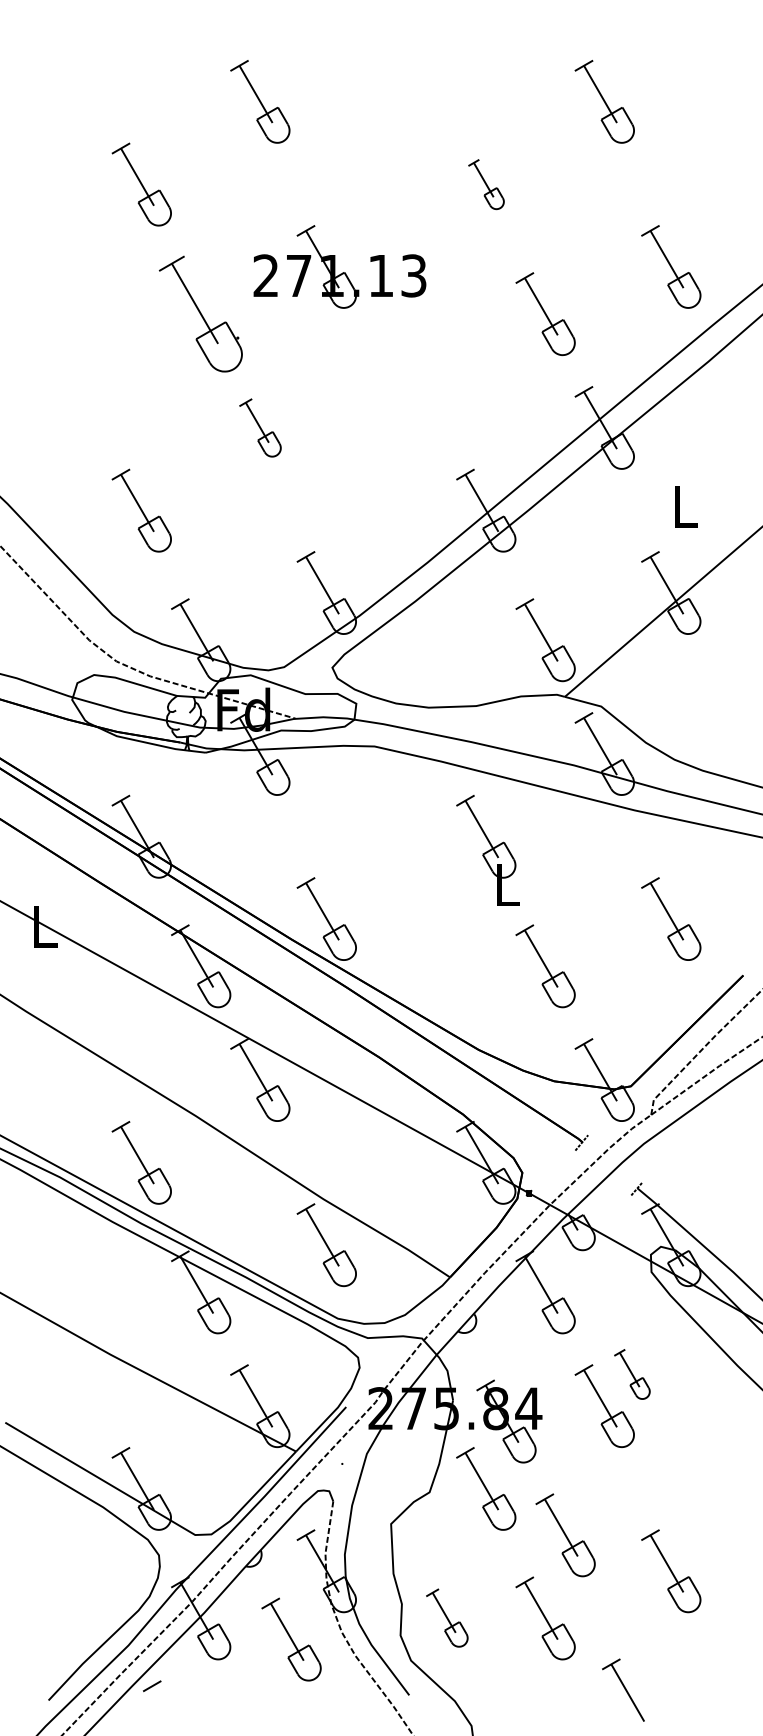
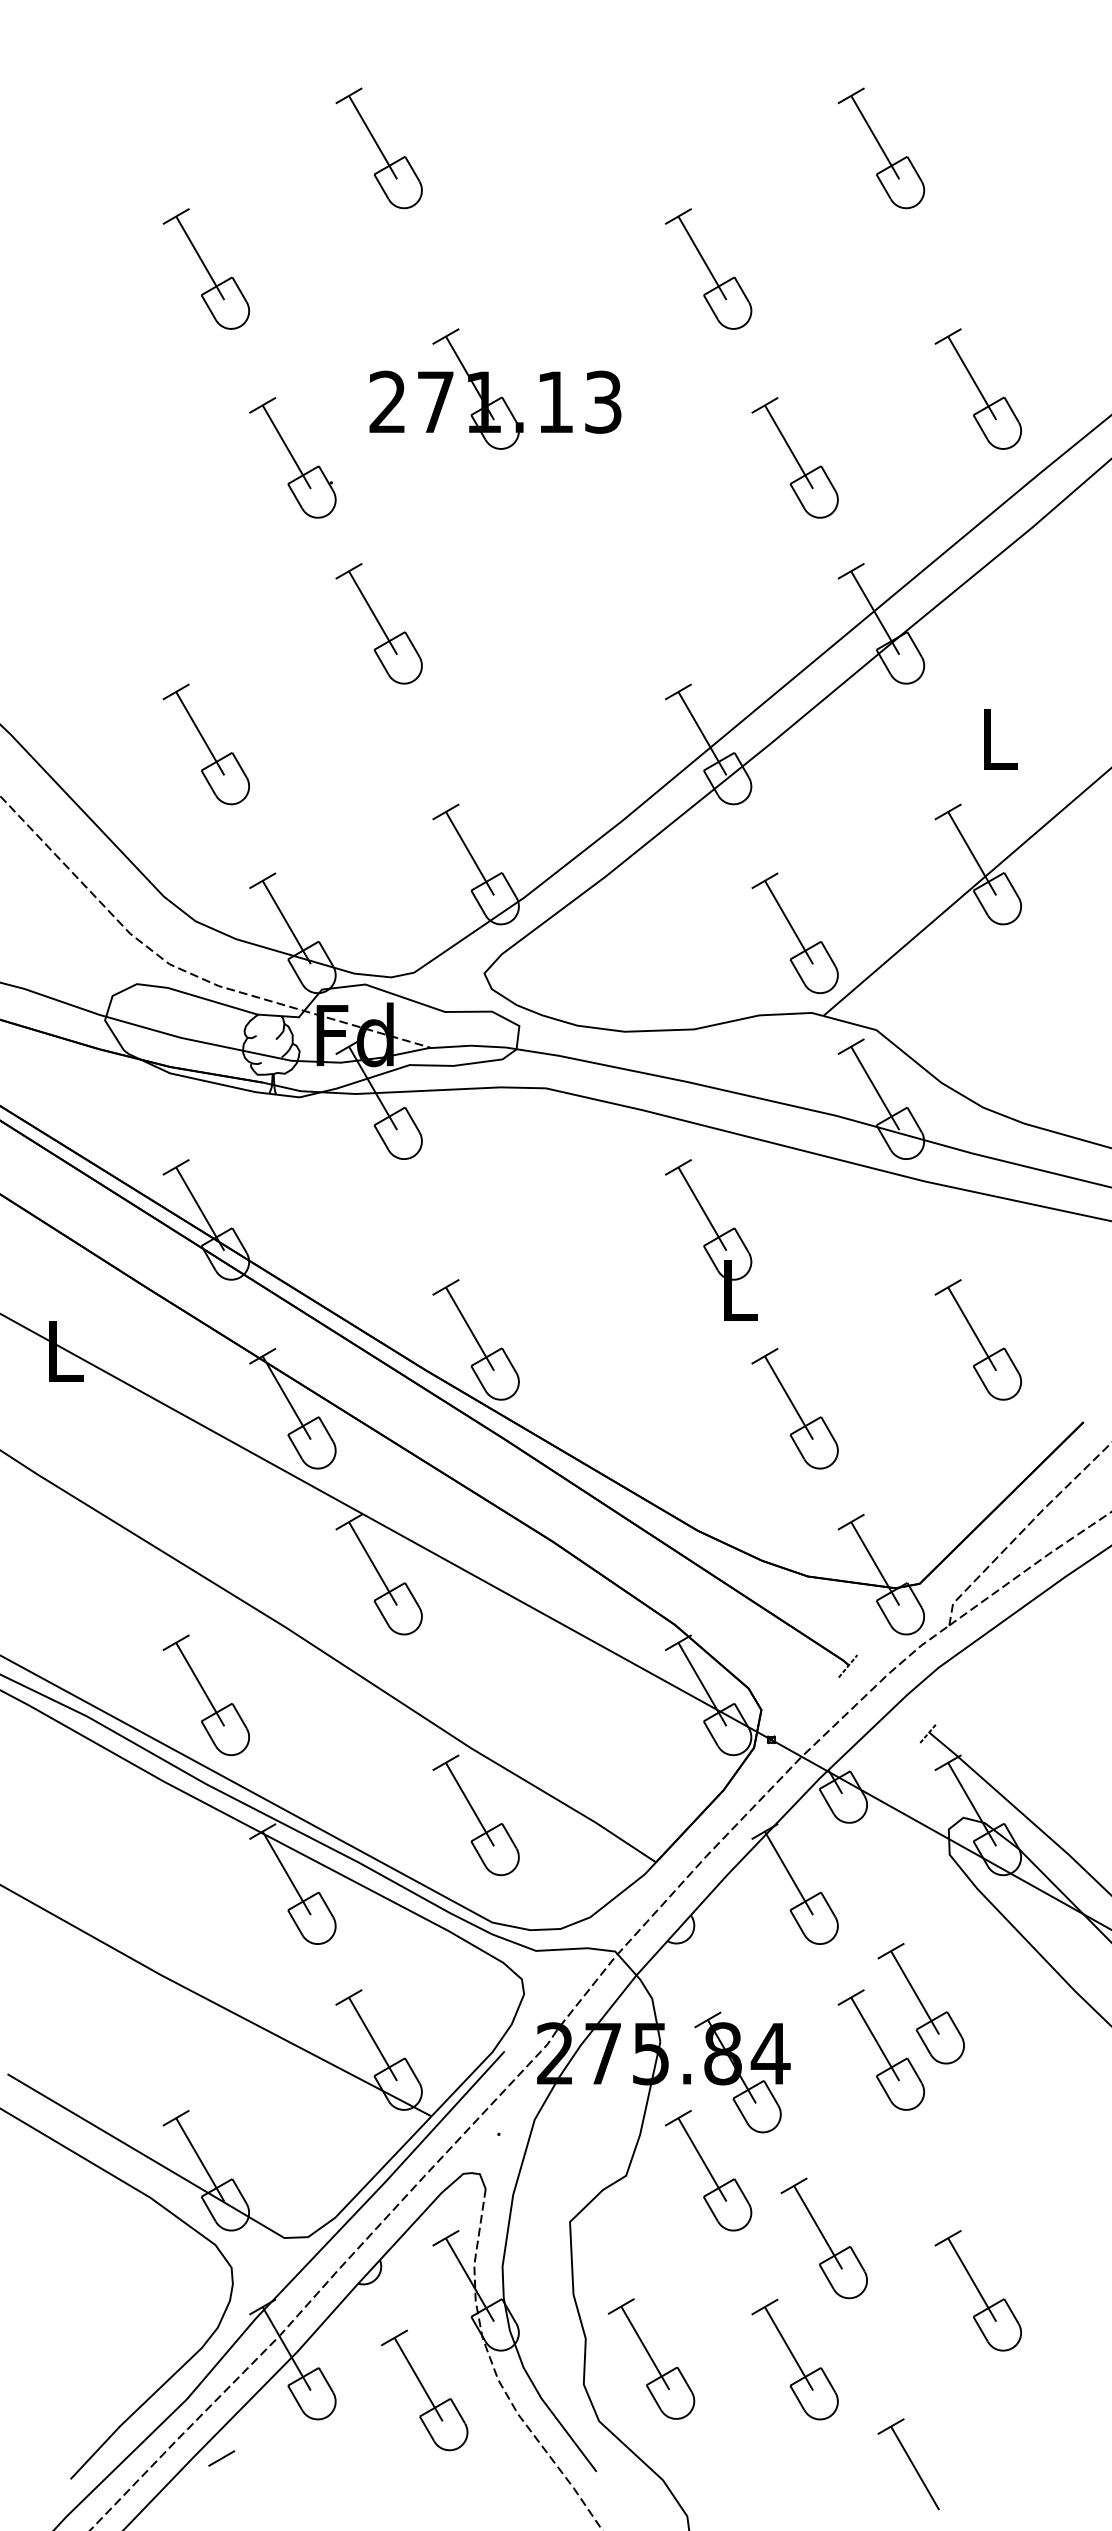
part: (486, 184) -> (709, 268), size x1.67
part: (201, 313) -> (293, 457), size x0.71
part: (260, 427) -> (379, 623), size x1.43
part: (632, 1374) -> (921, 2003), size x1.67
part: (447, 1617) -> (652, 2358), size x1.43

